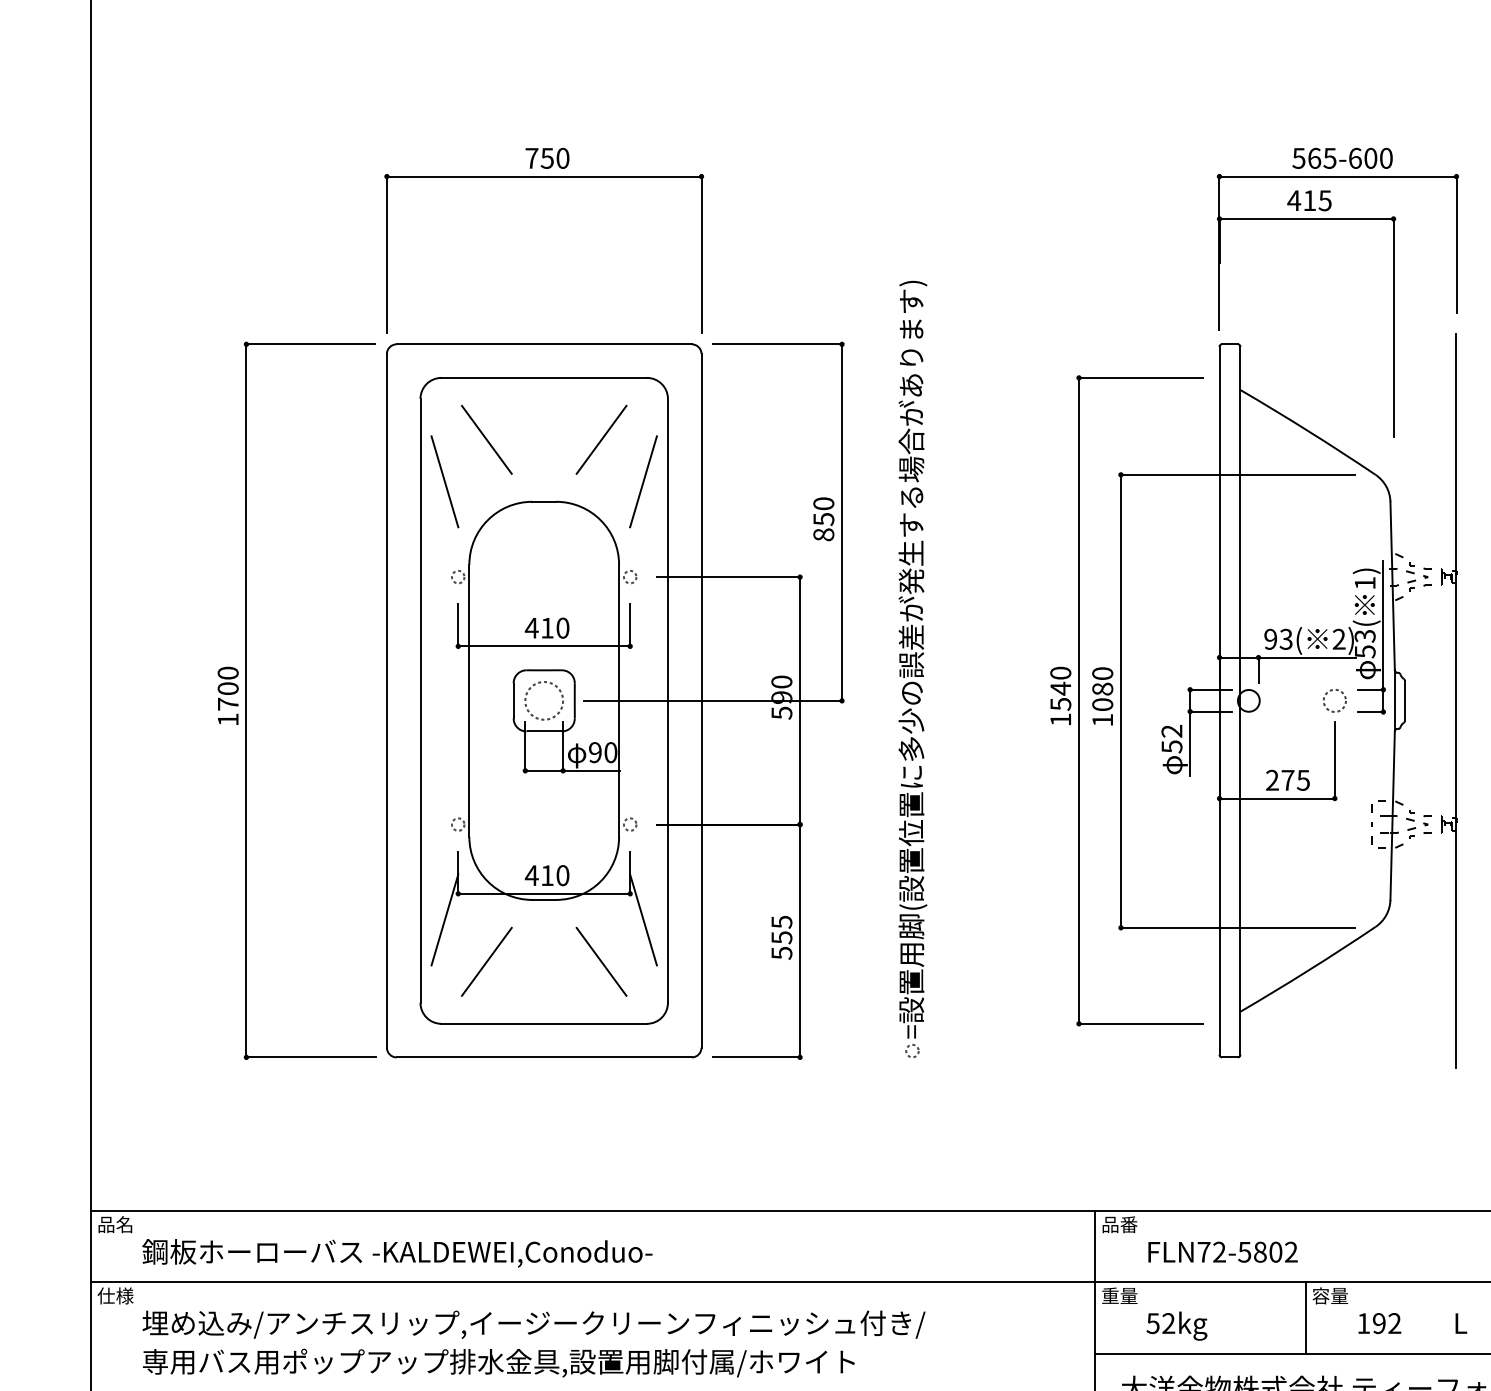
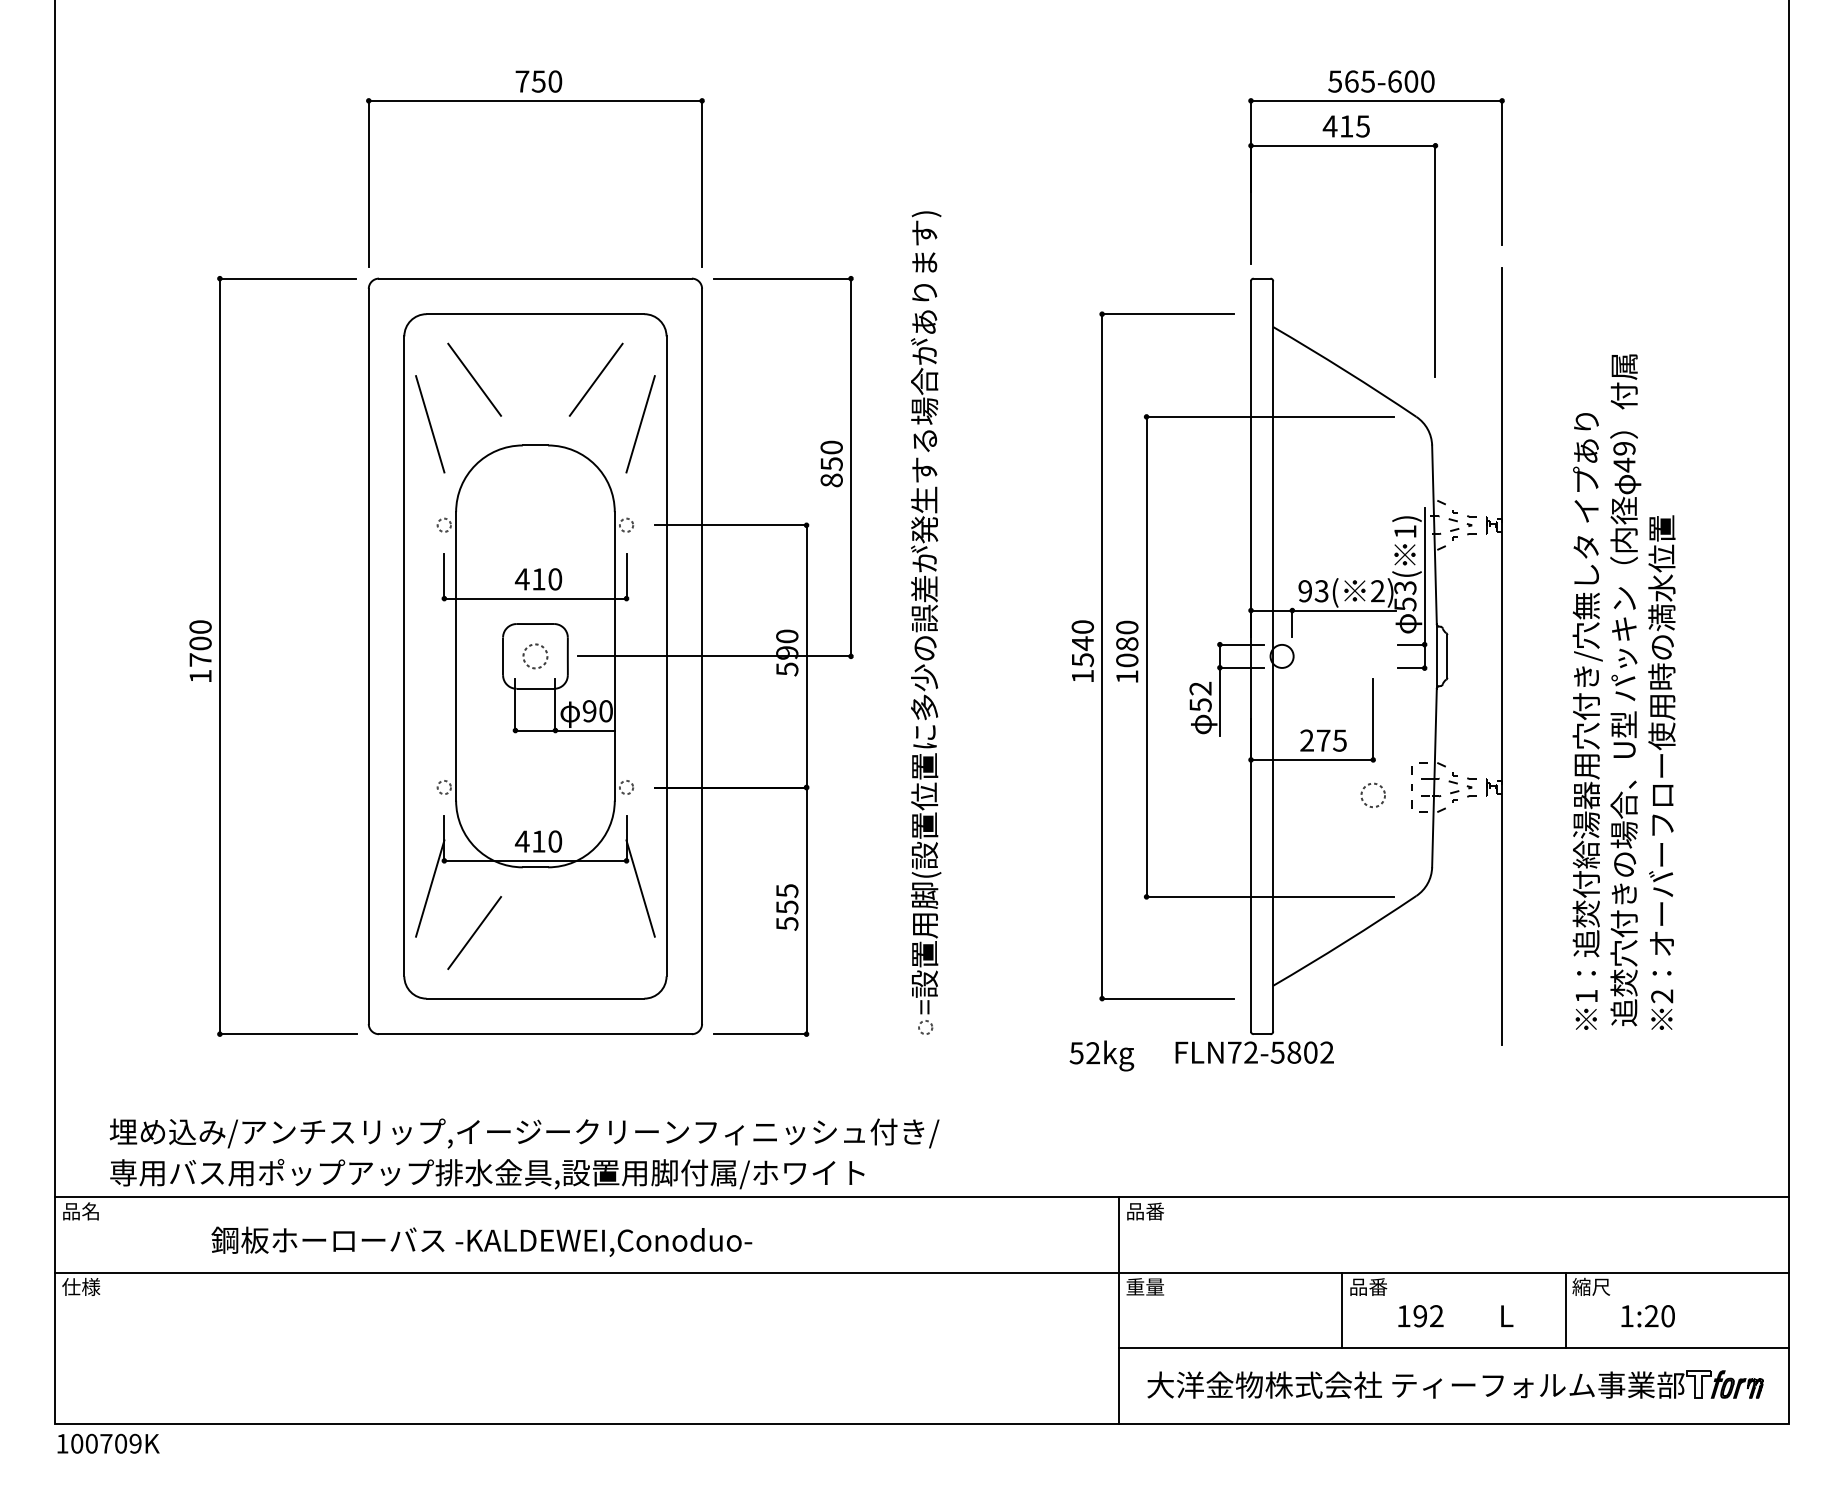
circle: (544, 700) -> (535, 656), size x0.6
circle: (1334, 700) -> (1372, 794), moved
line: (600, 961) -> (595, 932), removed
text: (1222, 1252) -> (1254, 1052), moved
text: (397, 1253) -> (481, 1241), moved
text: (1330, 1295) -> (1368, 1286), 容量 -> 品番
text: (1176, 1325) -> (1101, 1055), moved
text: (533, 1343) -> (524, 1153), moved

